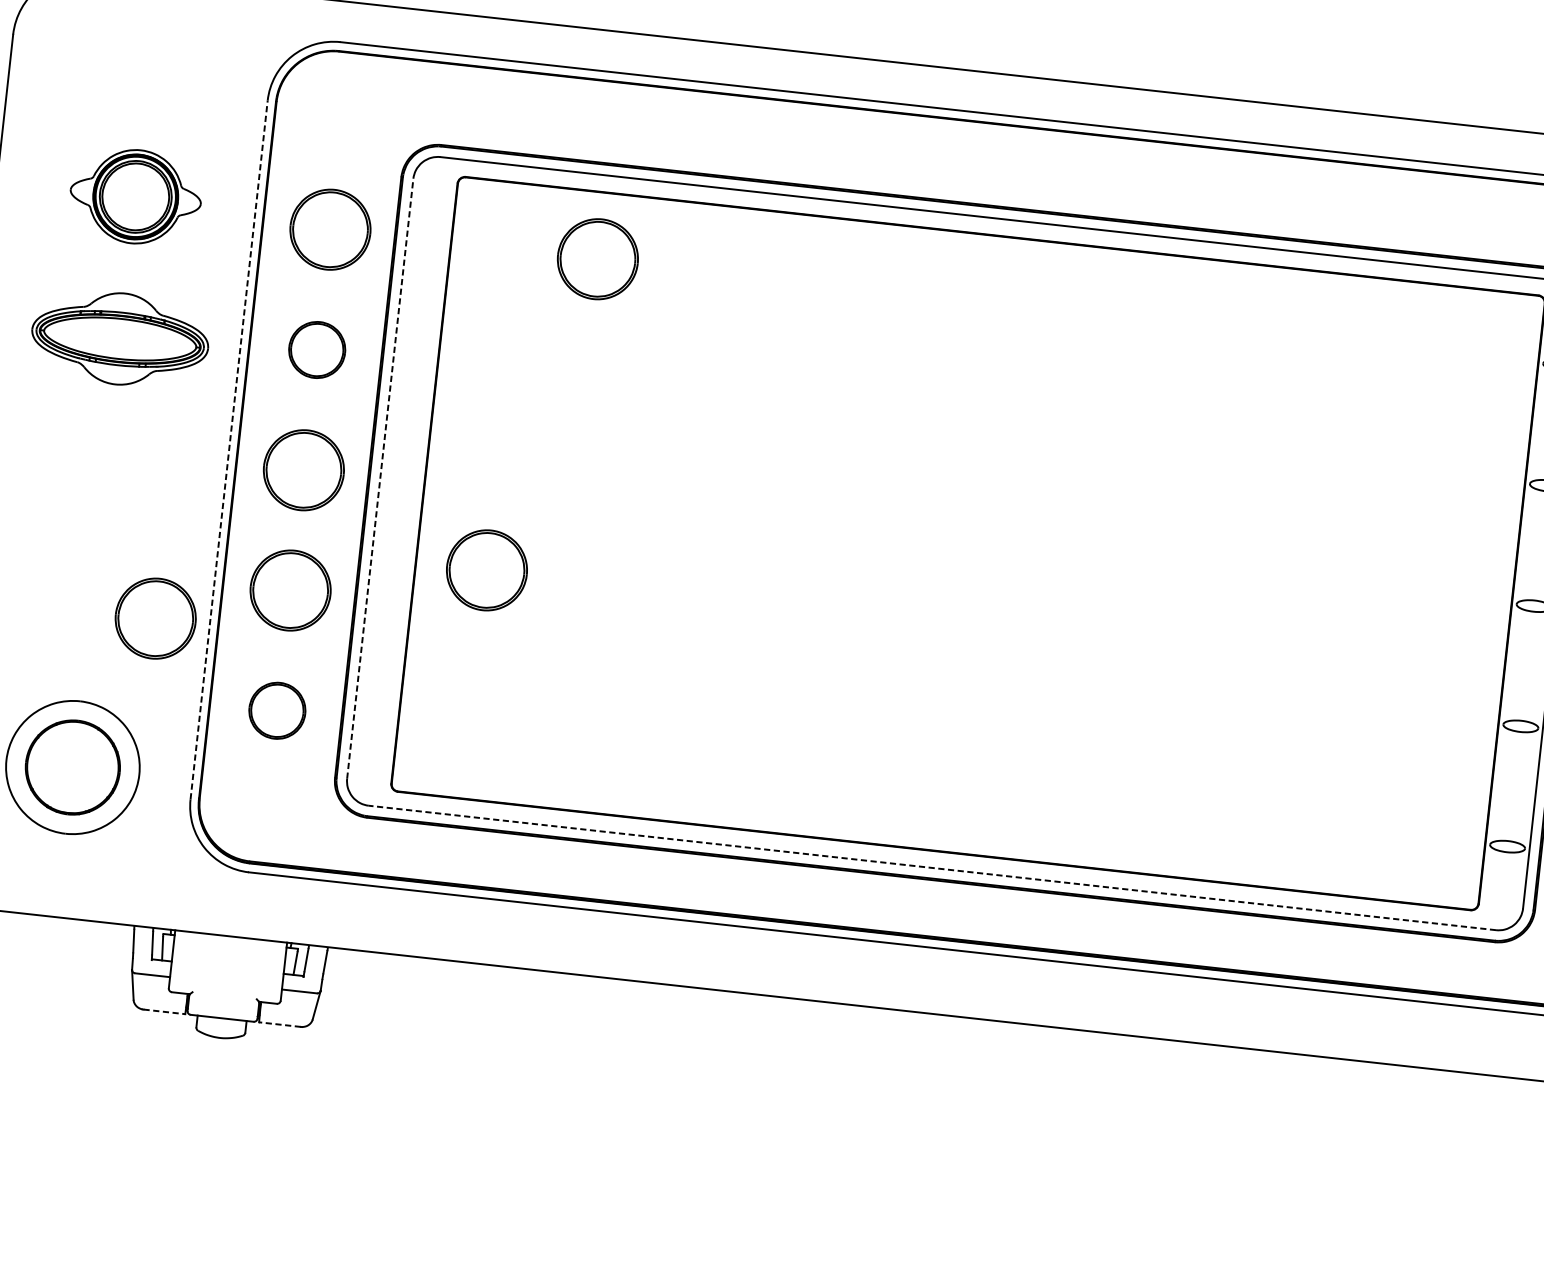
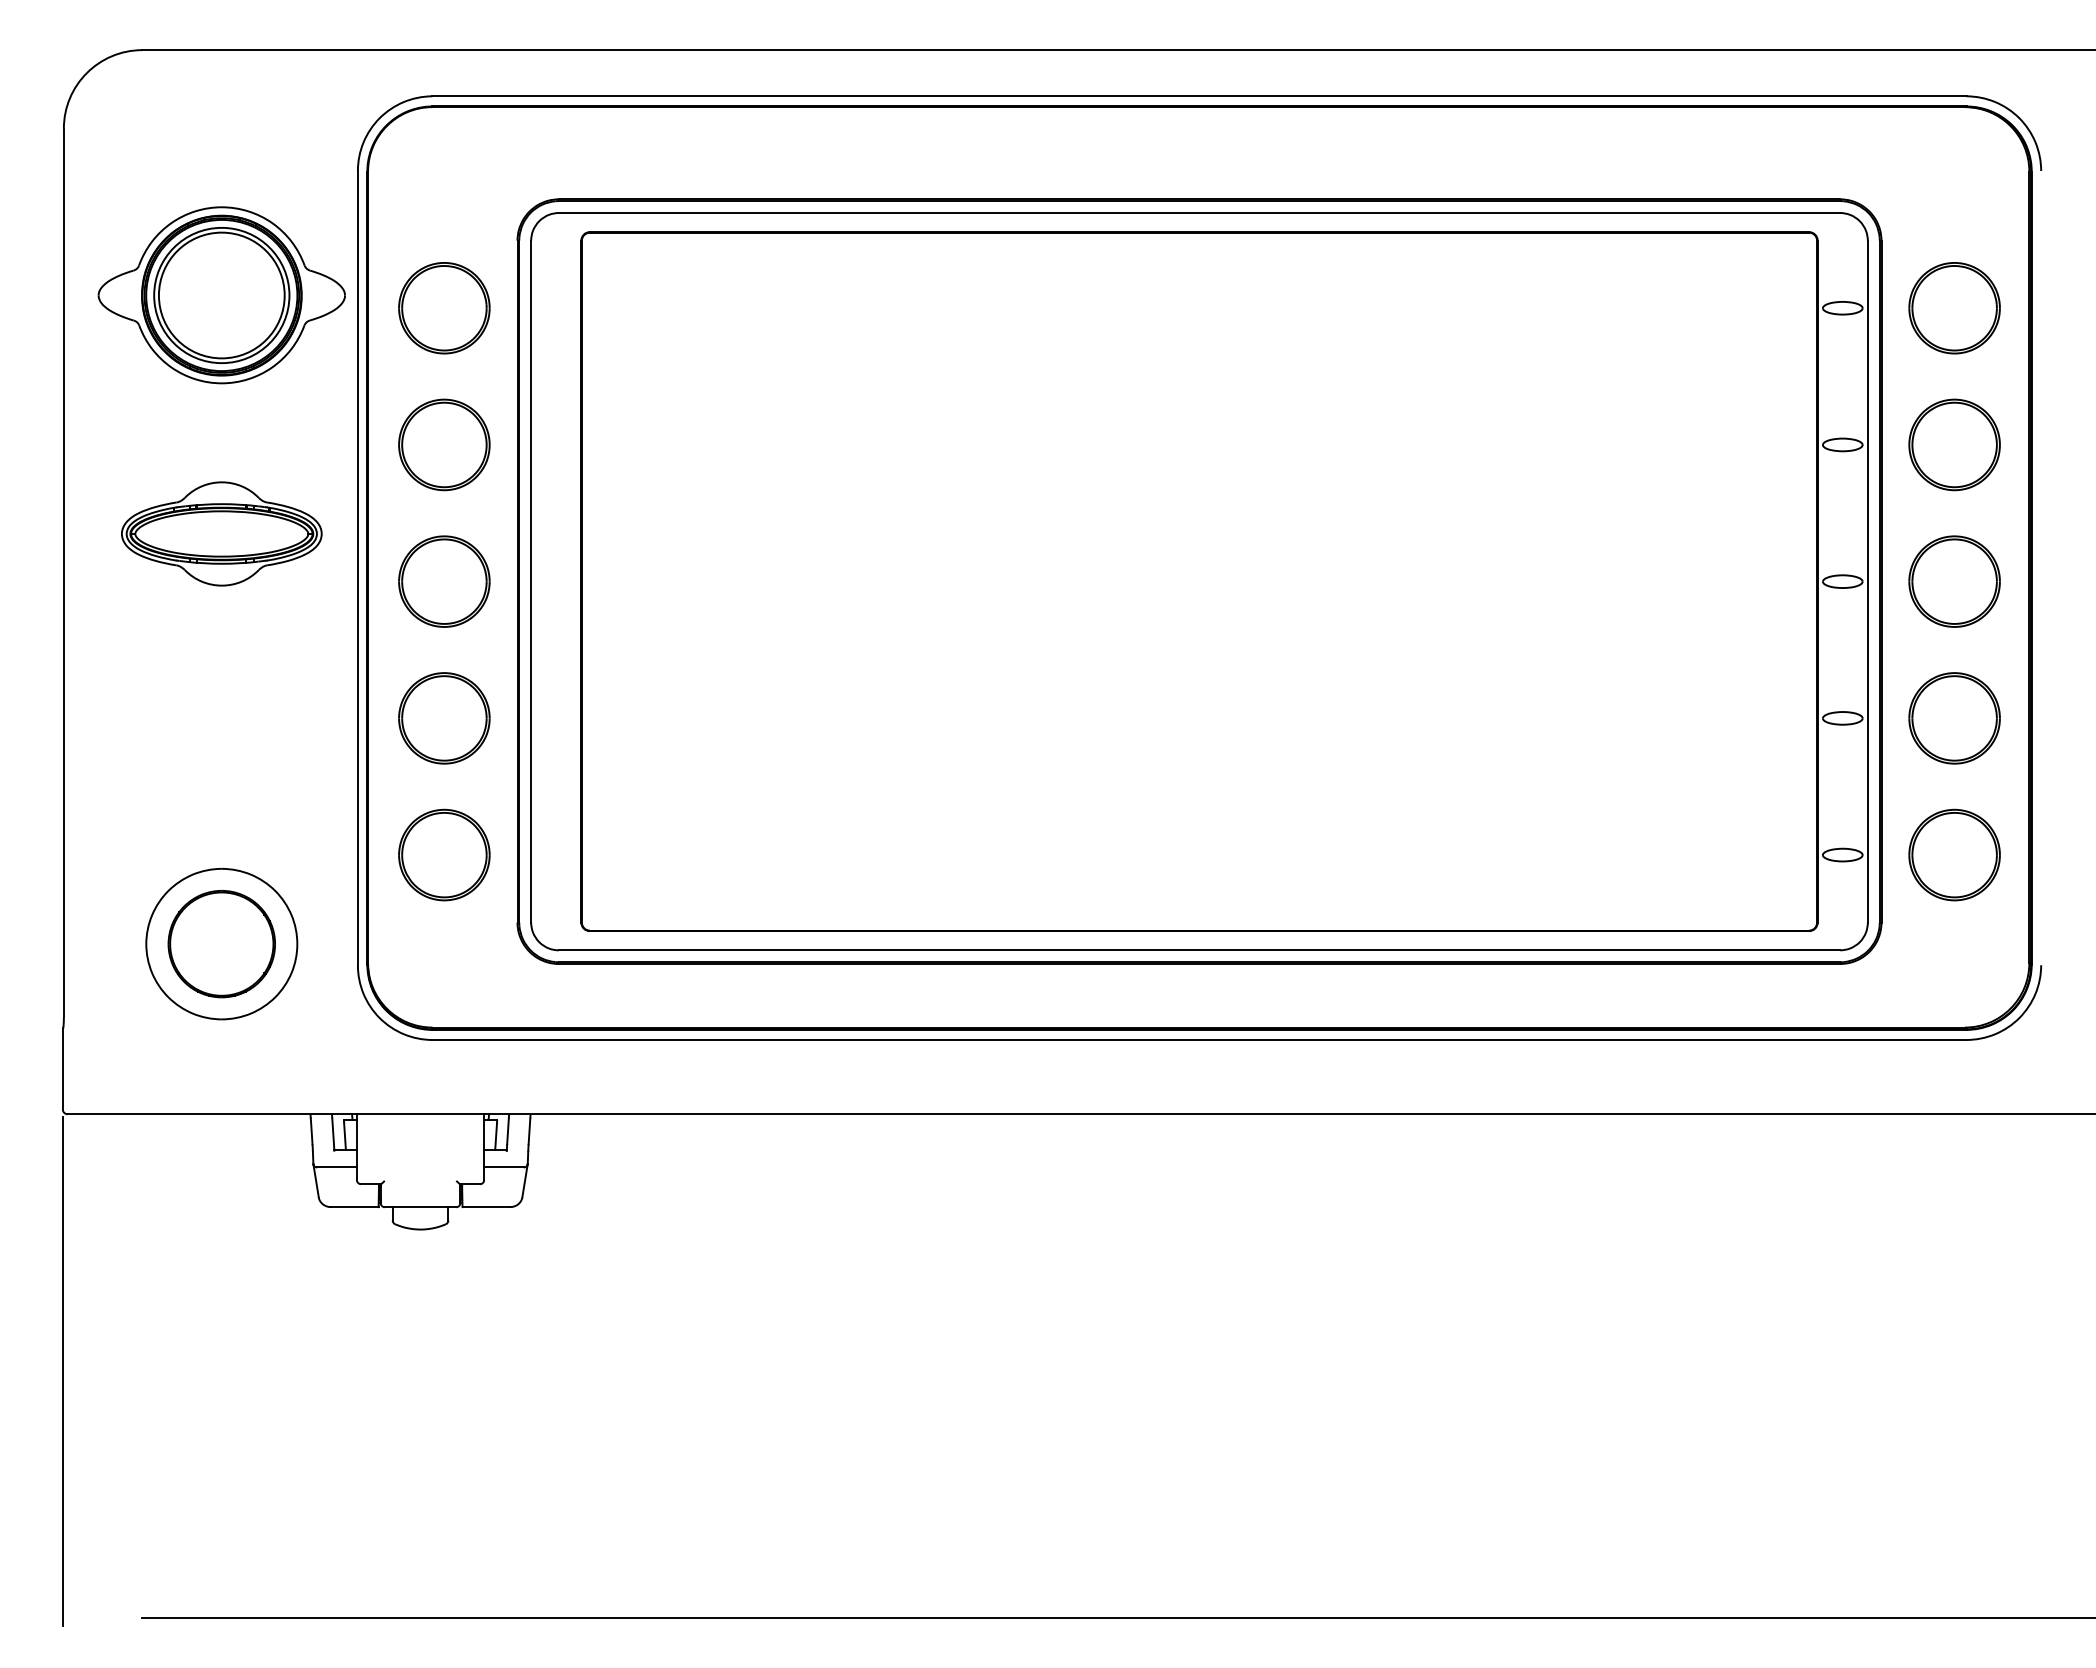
part: (135, 196) -> (221, 295), size x1.67
part: (597, 259) -> (748, 308), removed
part: (119, 338) -> (221, 533), moved
part: (317, 349) -> (444, 444), size x1.43
line: (228, 449) -> (357, 567), dashed -> solid
line: (380, 478) -> (531, 581), dashed -> solid
part: (487, 570) -> (662, 671), removed
part: (155, 618) -> (296, 766), removed
part: (277, 710) -> (444, 854), size x1.43
line: (932, 868) -> (1199, 950), dashed -> solid
line: (164, 1012) -> (354, 1207), dashed -> solid
line: (280, 1024) -> (486, 1207), dashed -> solid

